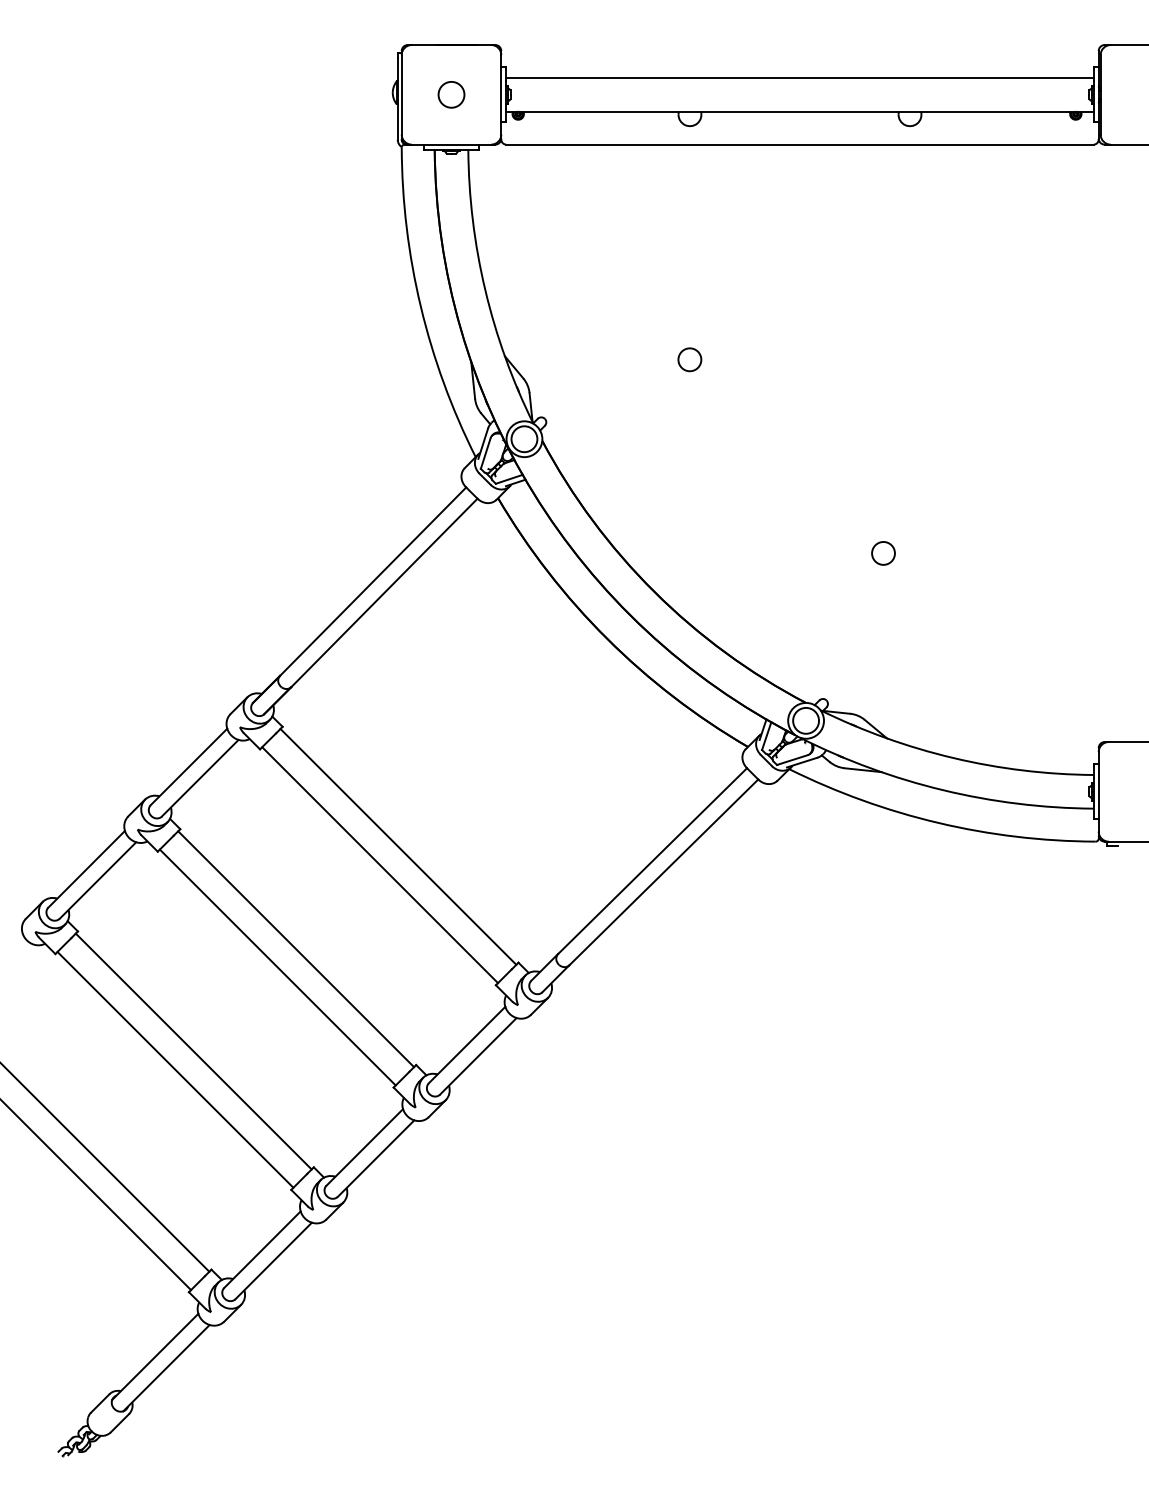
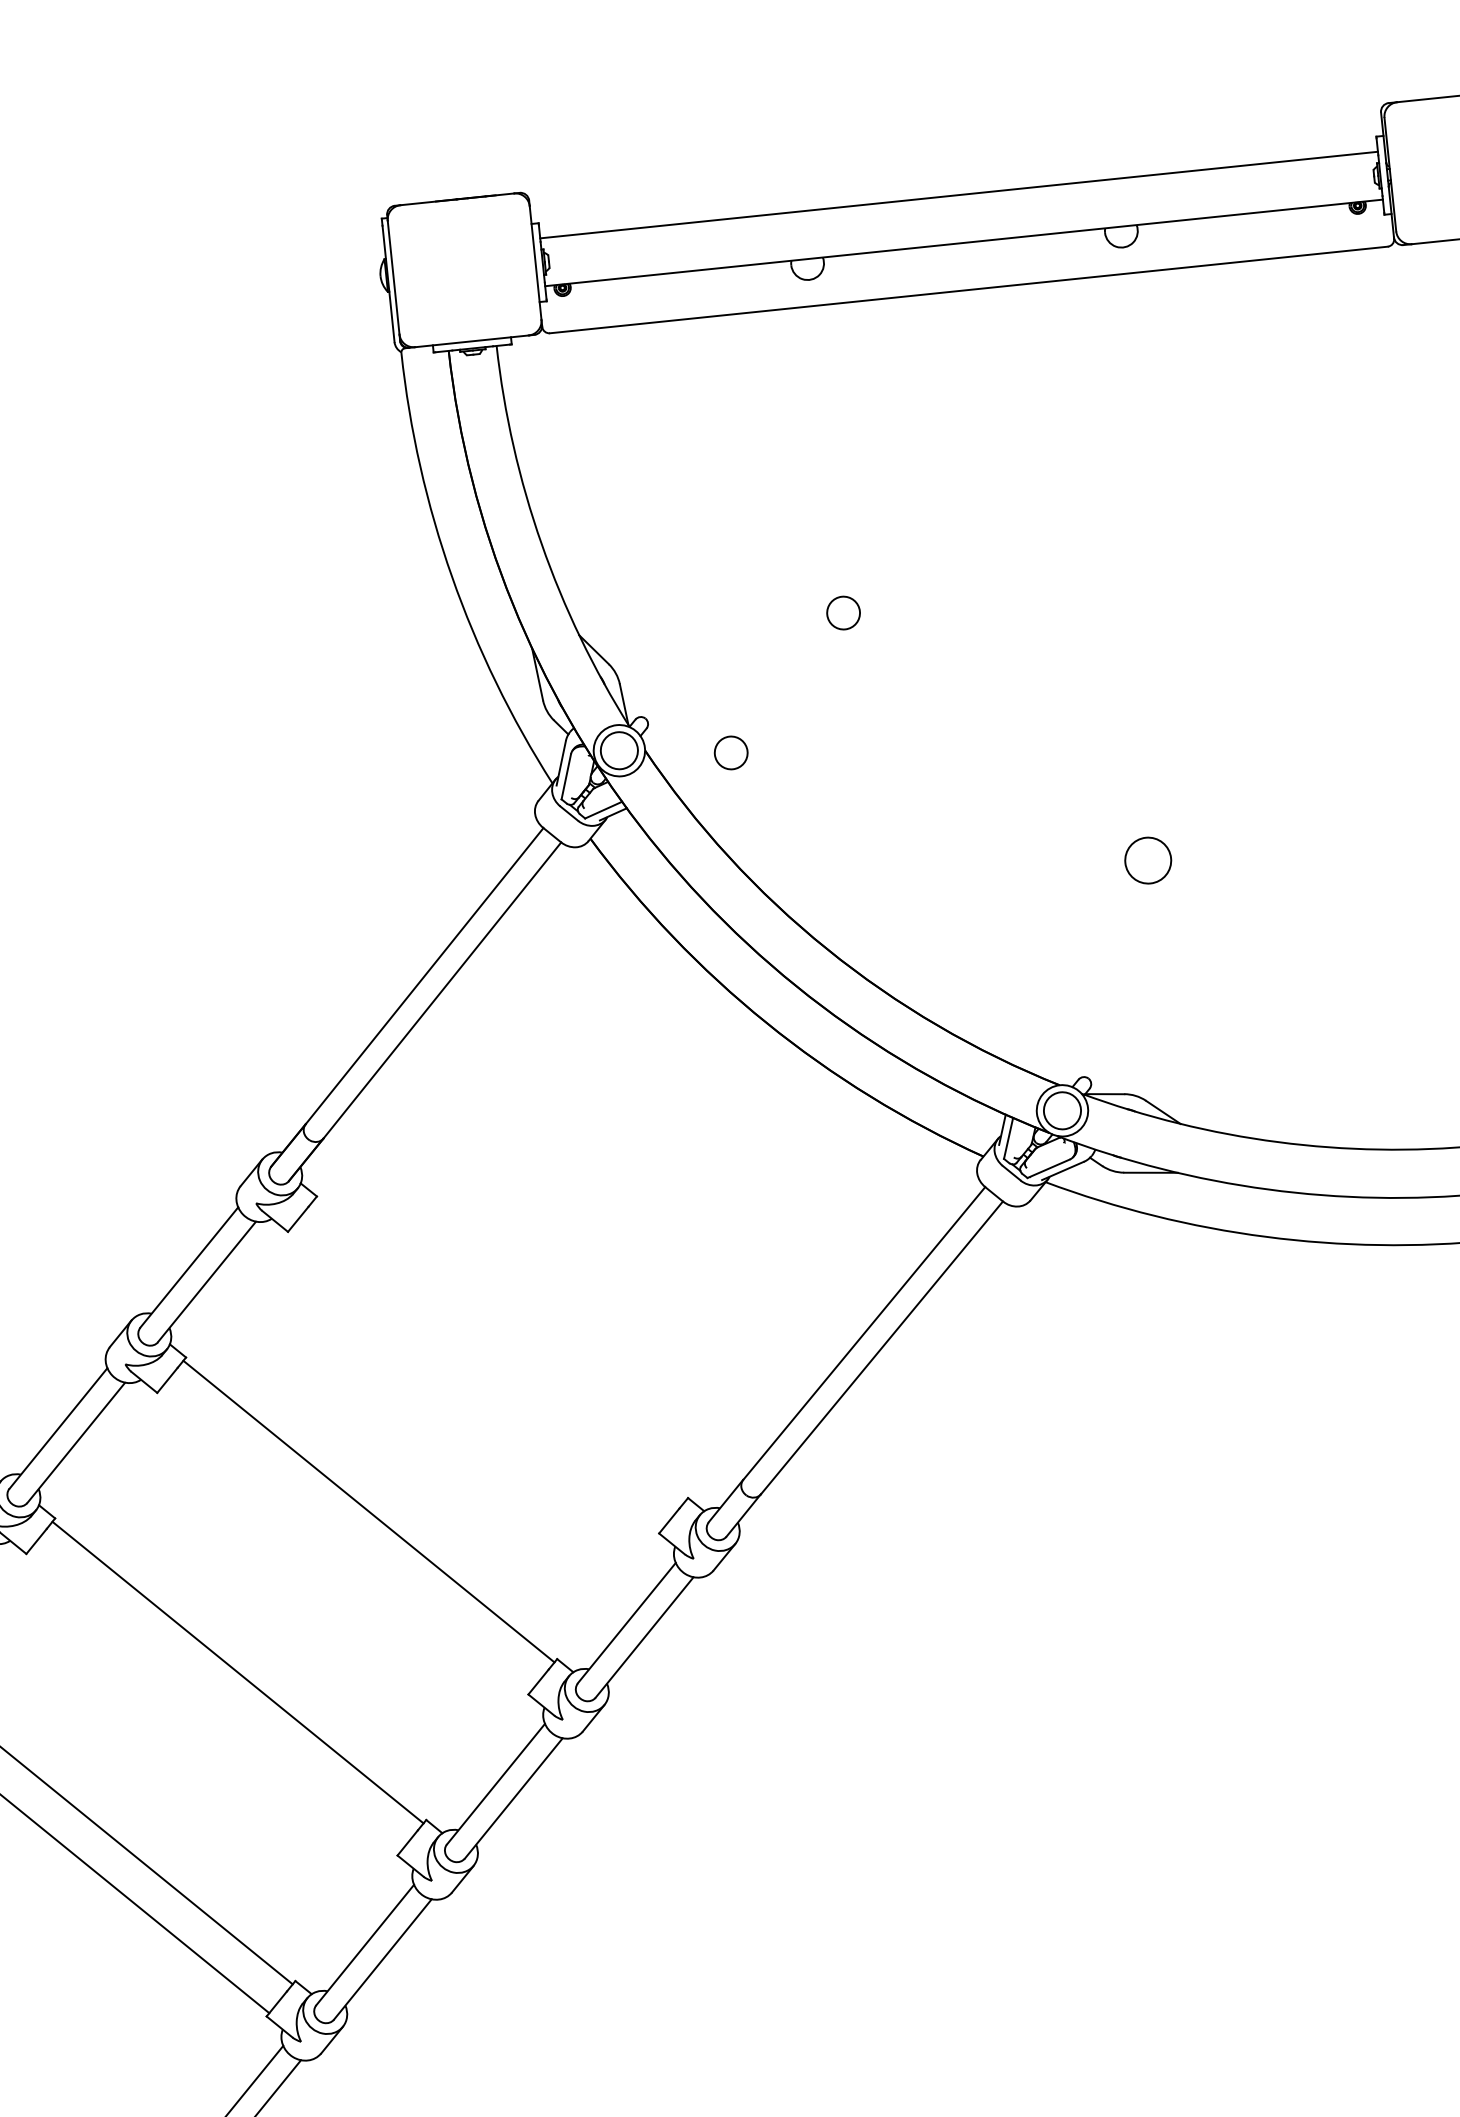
circle: (451, 94) -> (464, 269), removed
circle: (601, 448) -> (730, 752), added
circle: (883, 553) -> (1148, 860), size x1.4
line: (398, 846) -> (499, 1350), removed
line: (380, 865) -> (476, 1379), removed
line: (277, 967) -> (345, 1540), removed
line: (175, 1069) -> (214, 1700), removed

